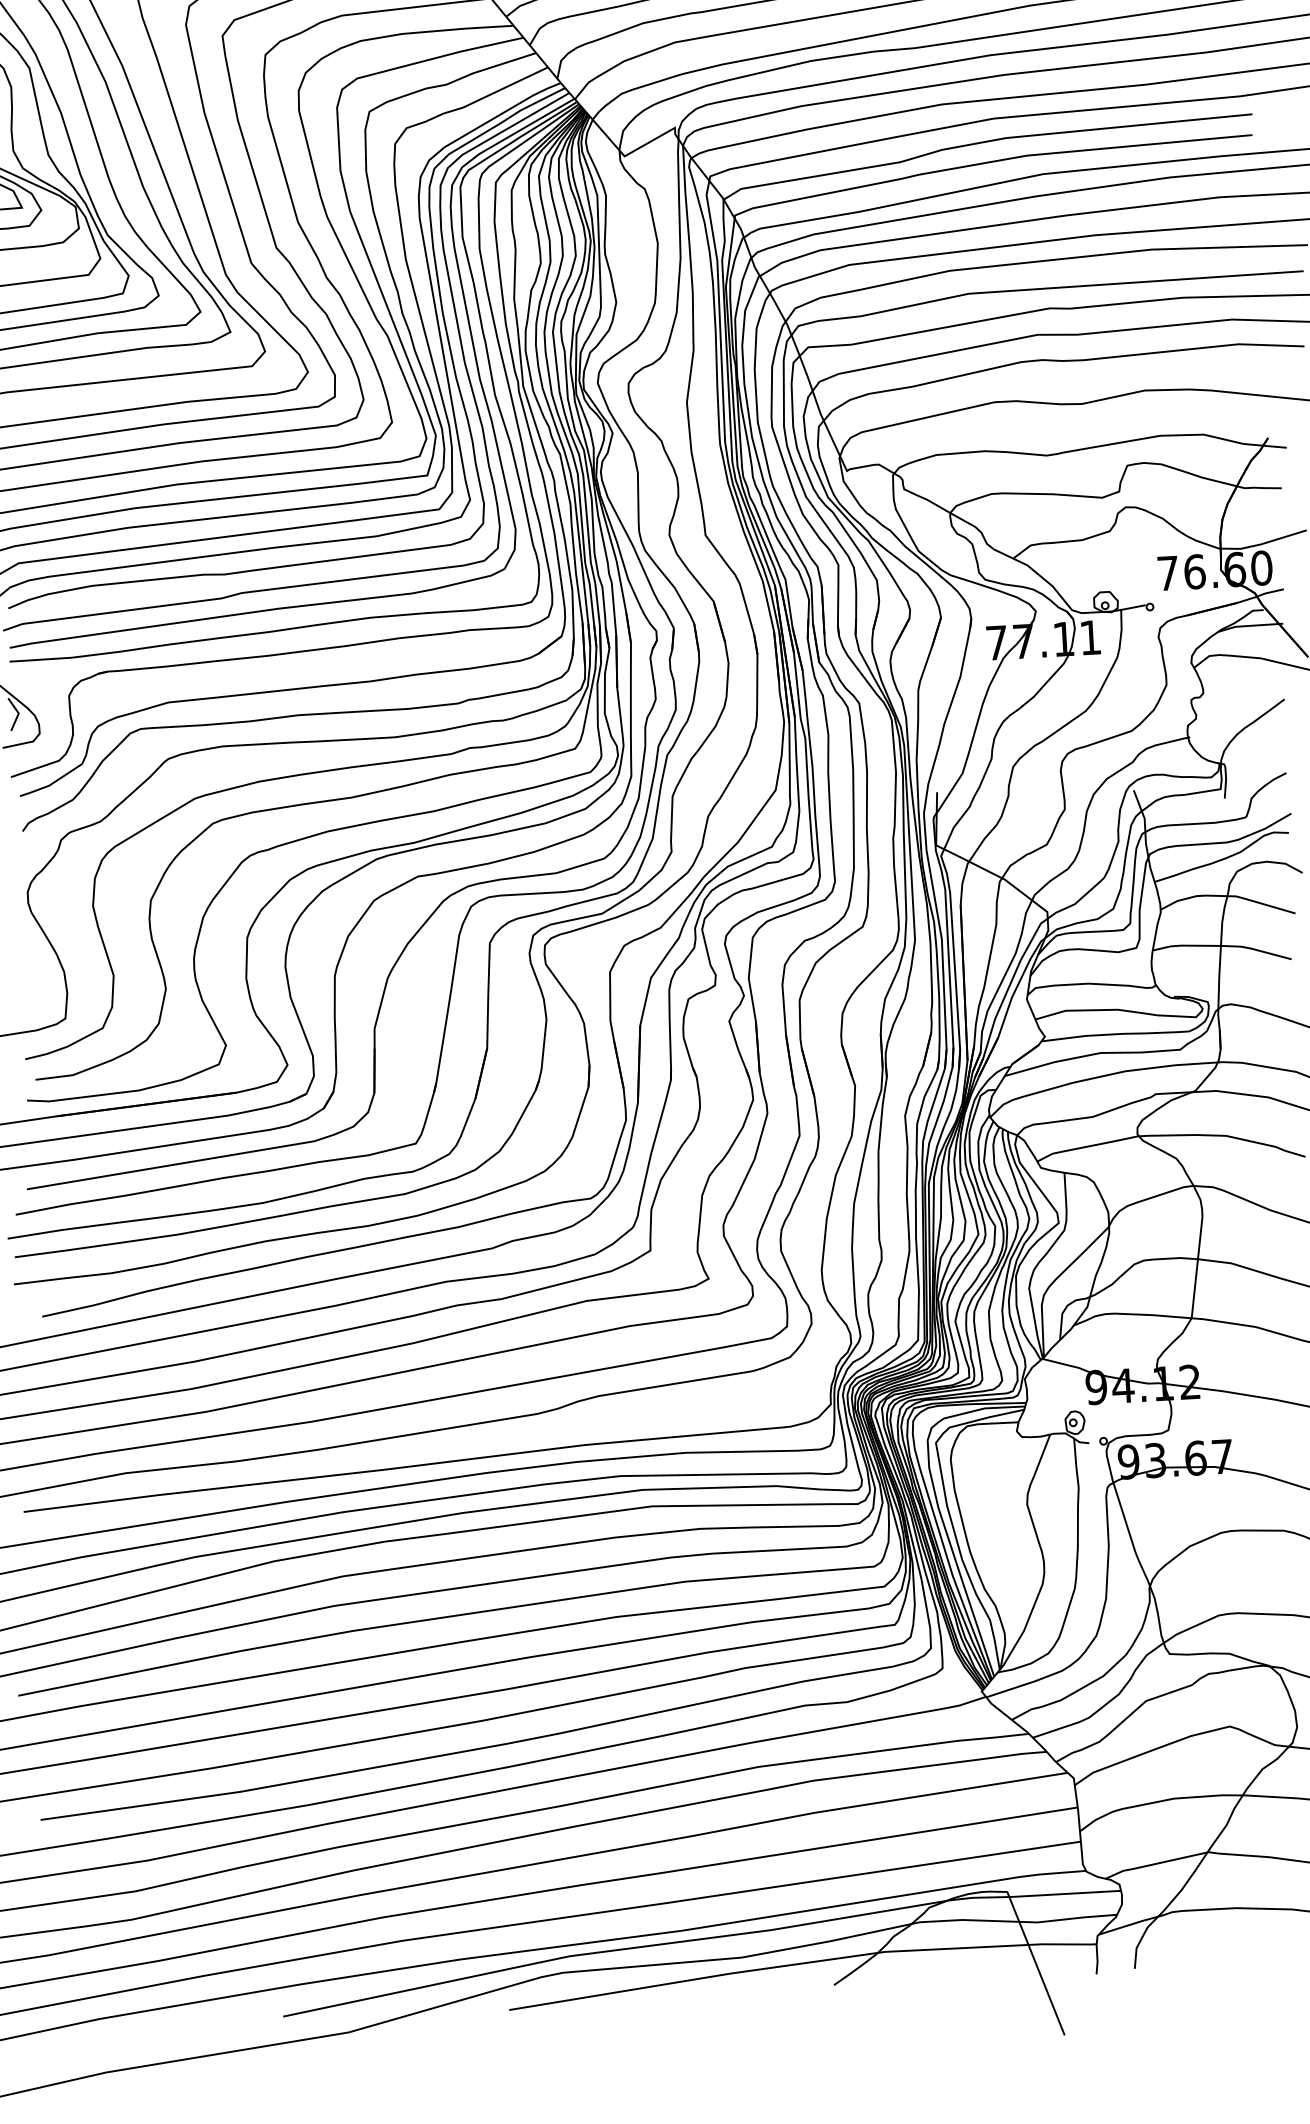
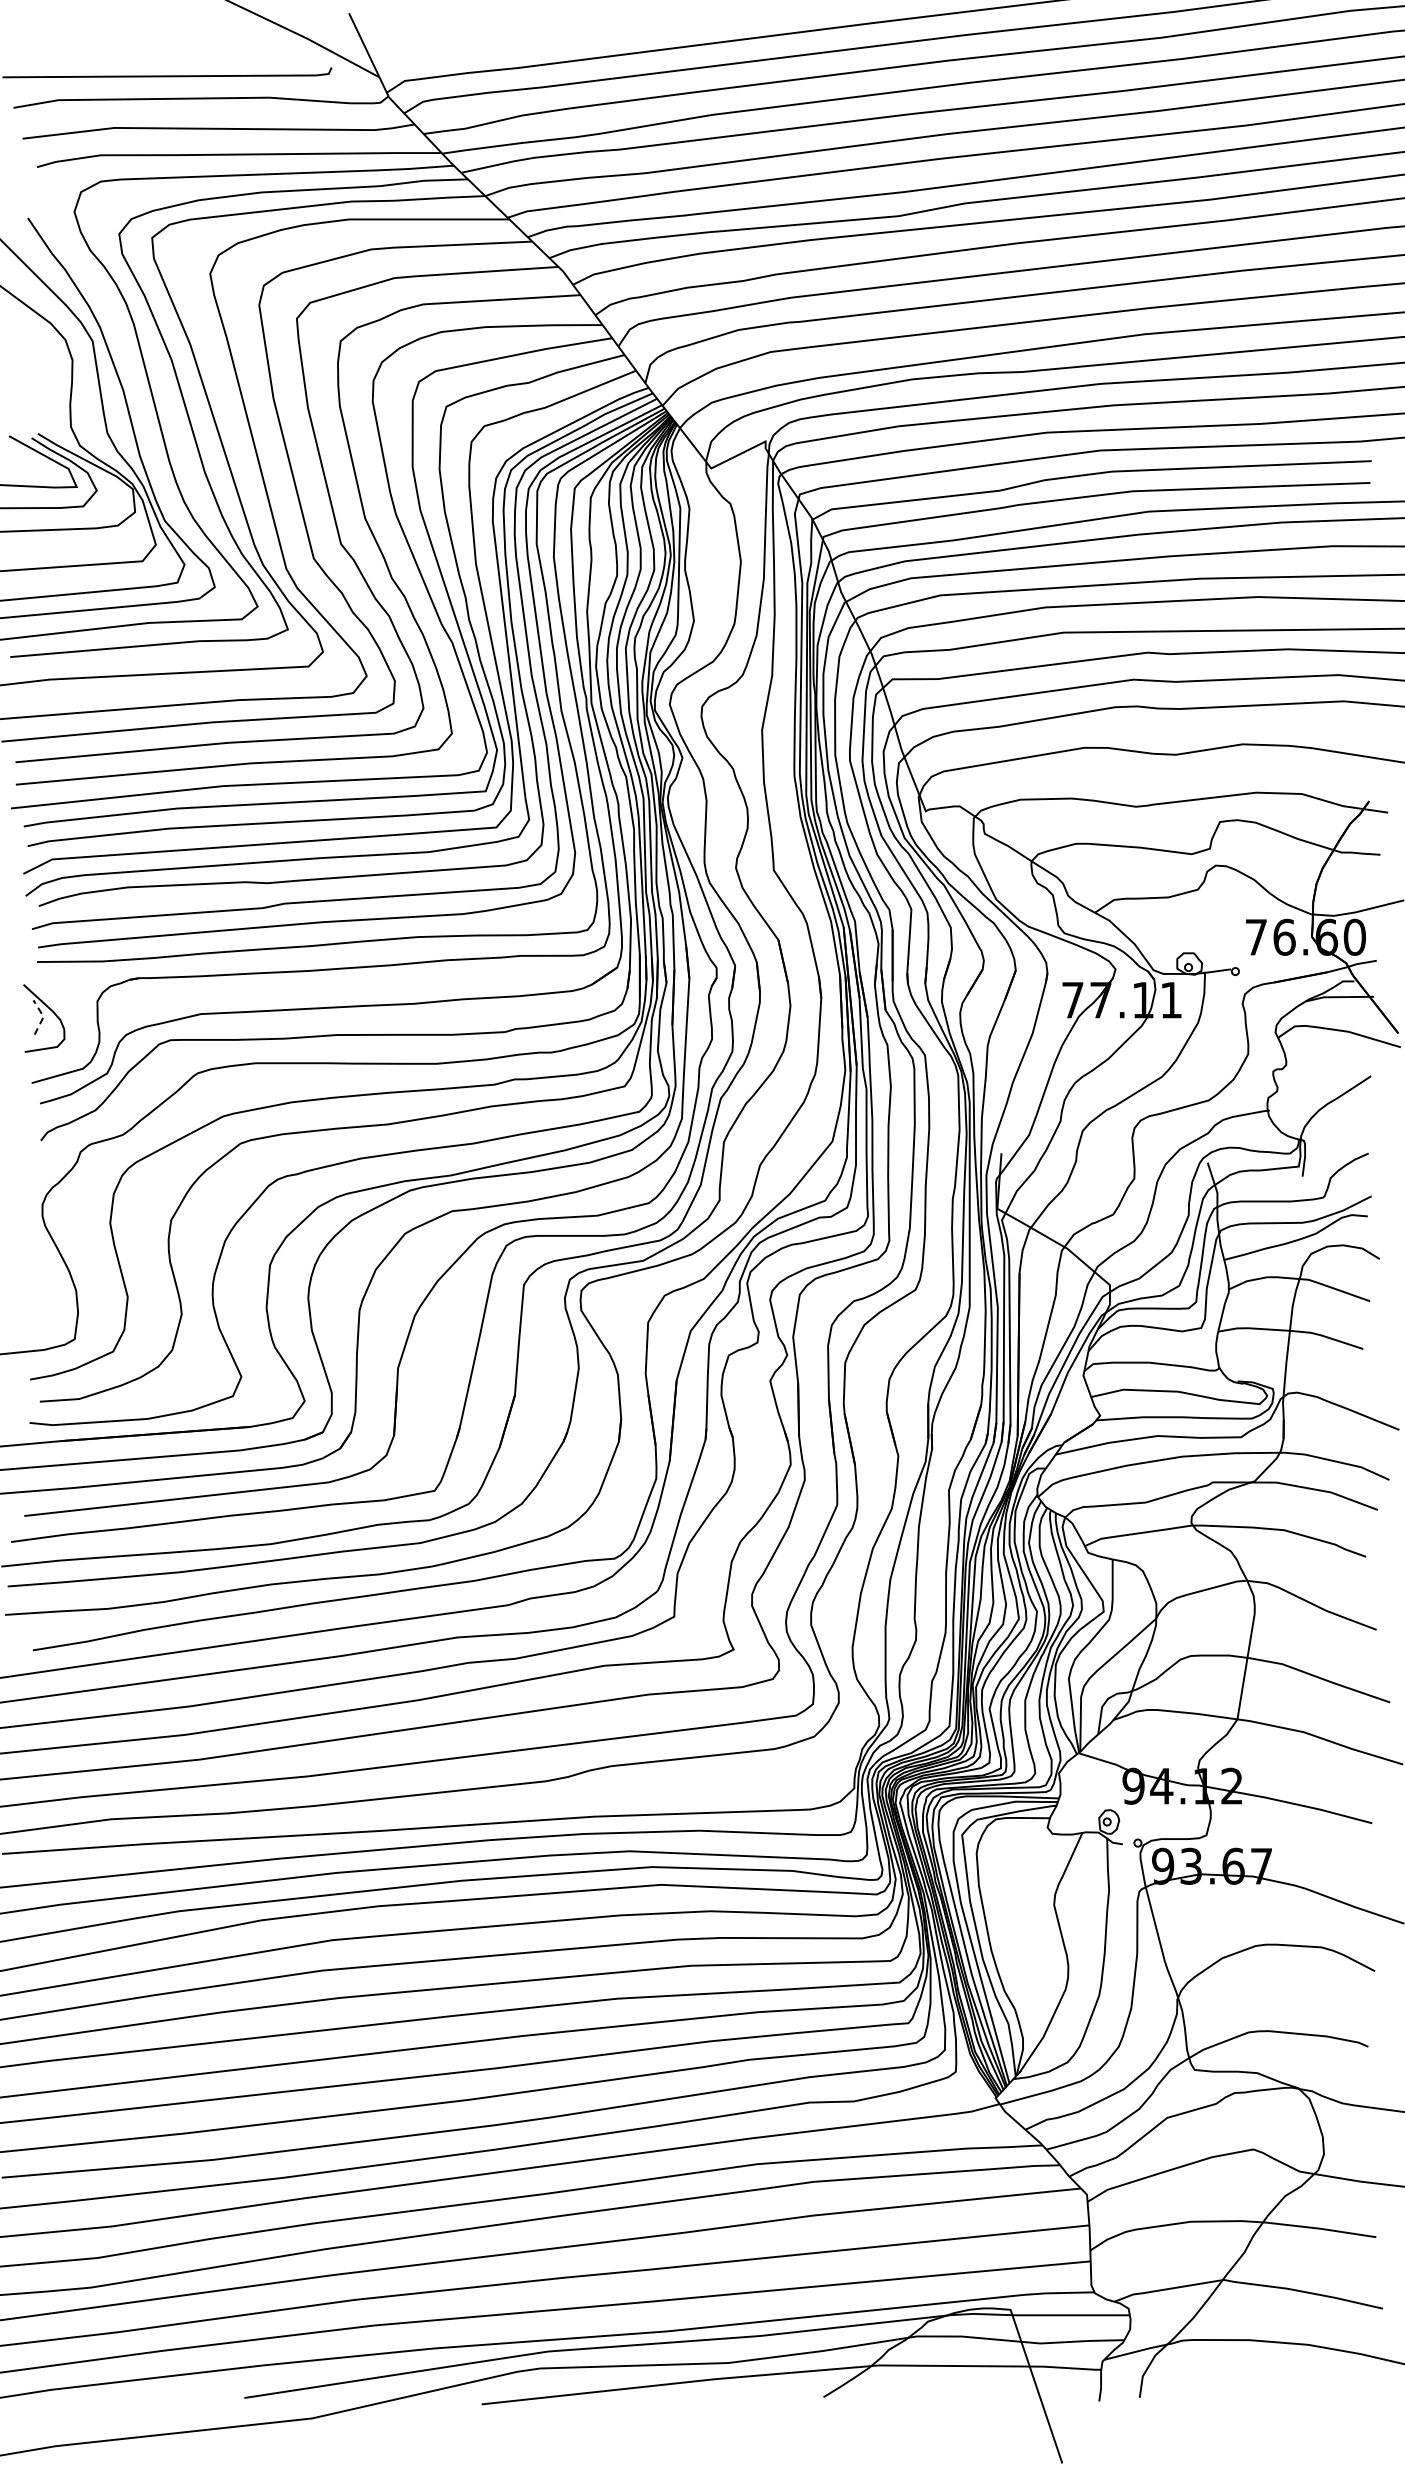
line: (18, 713) -> (43, 1016), solid -> dashed

